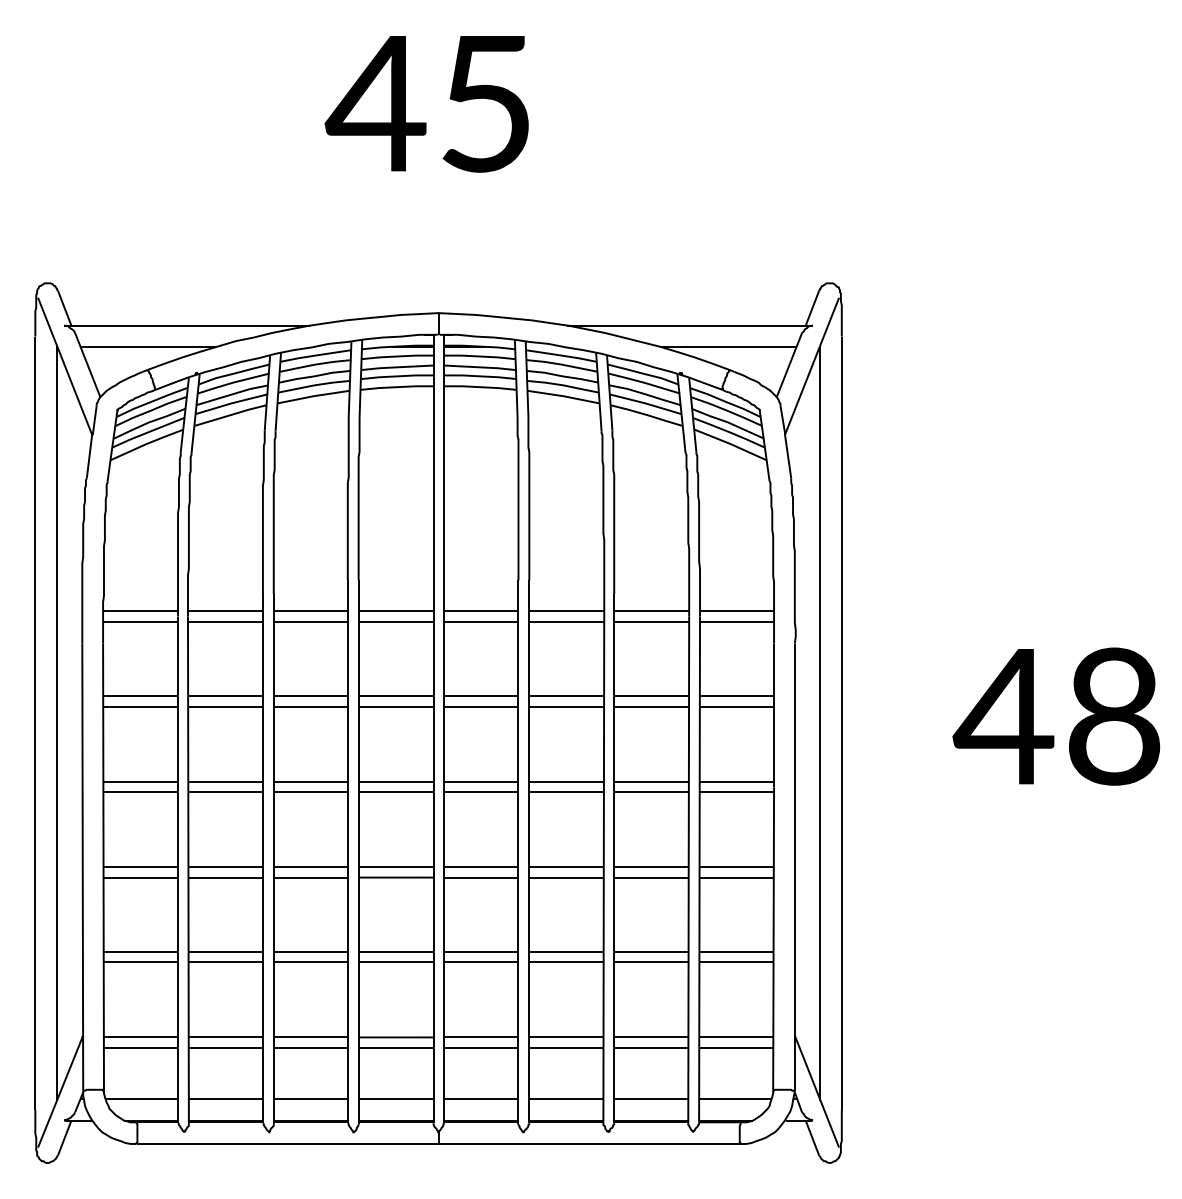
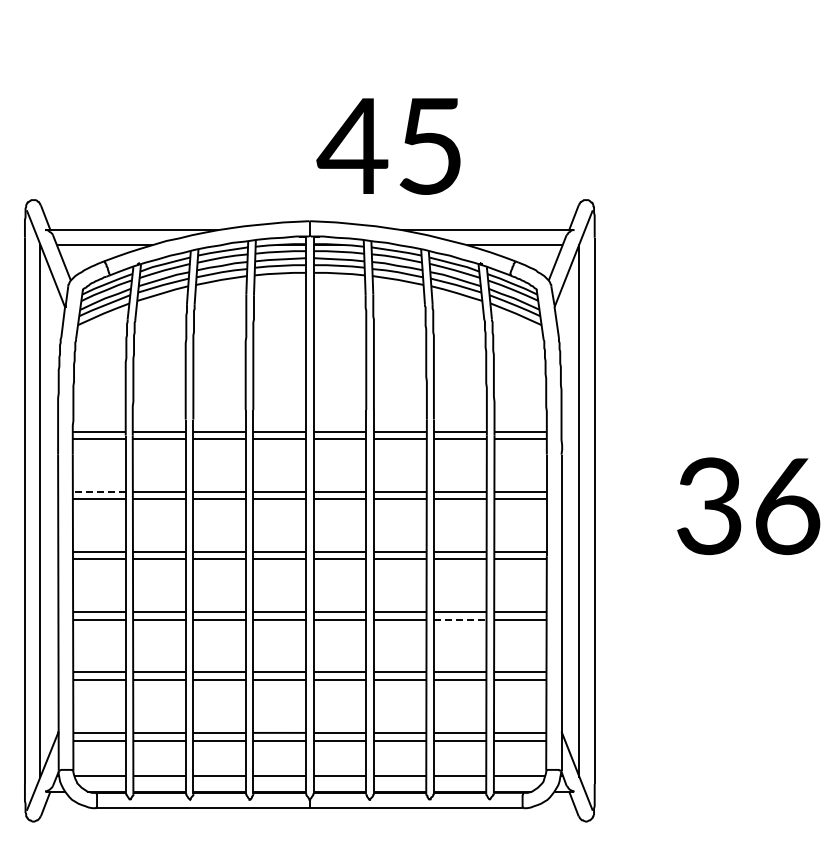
text: (426, 104) -> (388, 146), moved
line: (140, 695) -> (99, 491), solid -> dashed
text: (1056, 716) -> (746, 506), 48 -> 36
line: (651, 876) -> (460, 619), solid -> dashed

